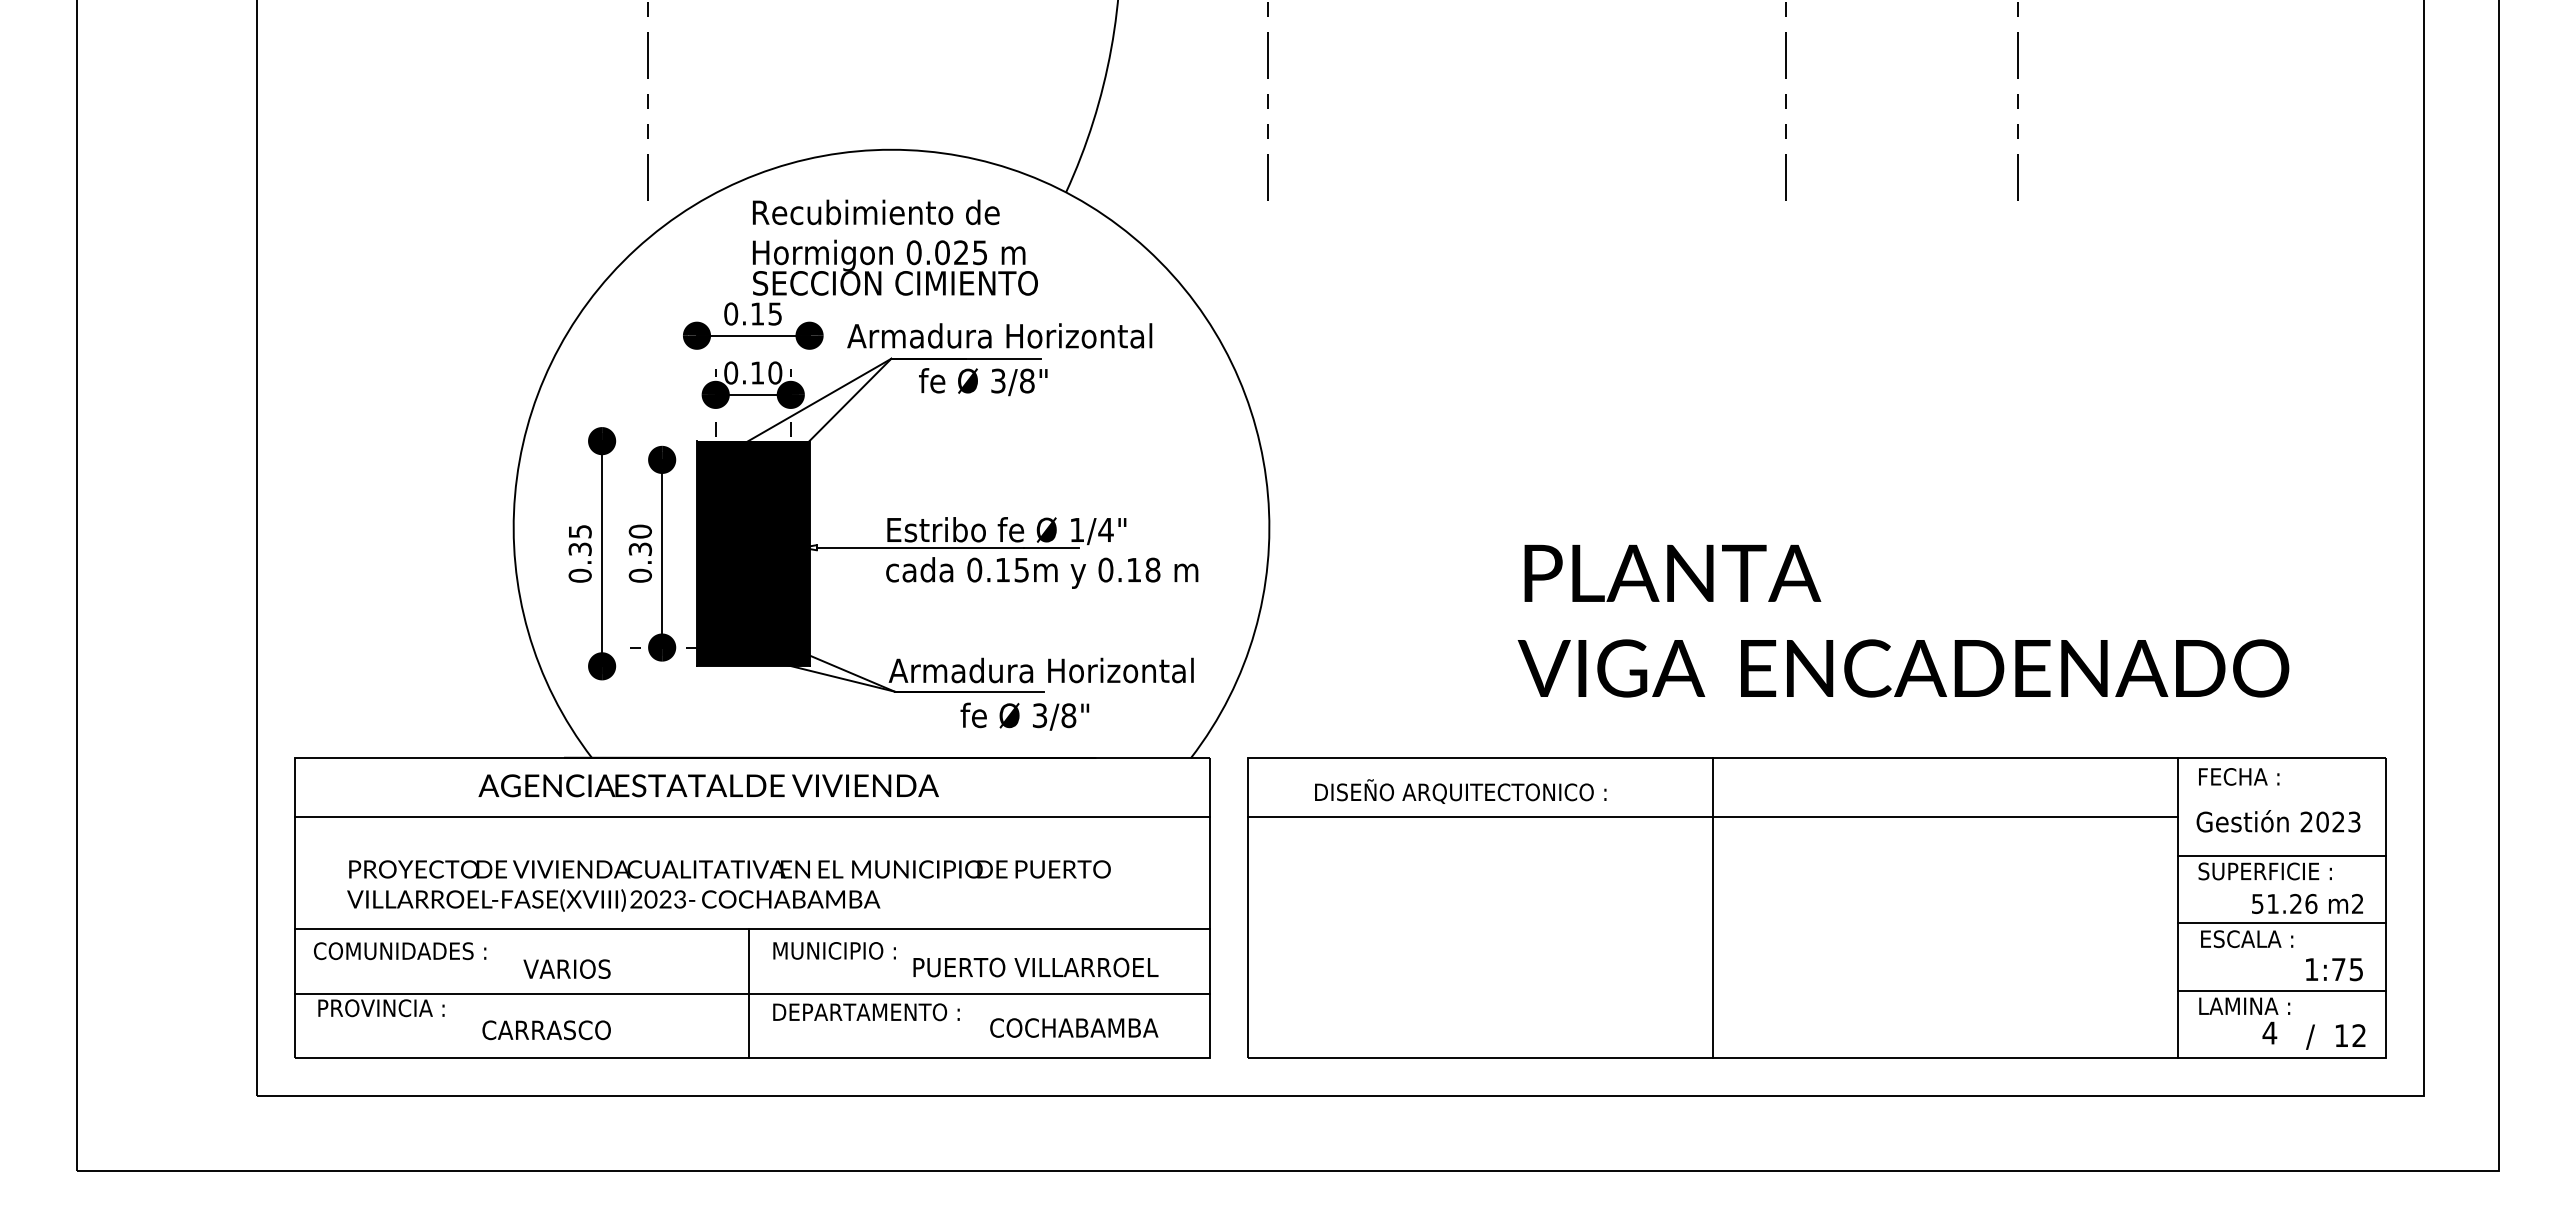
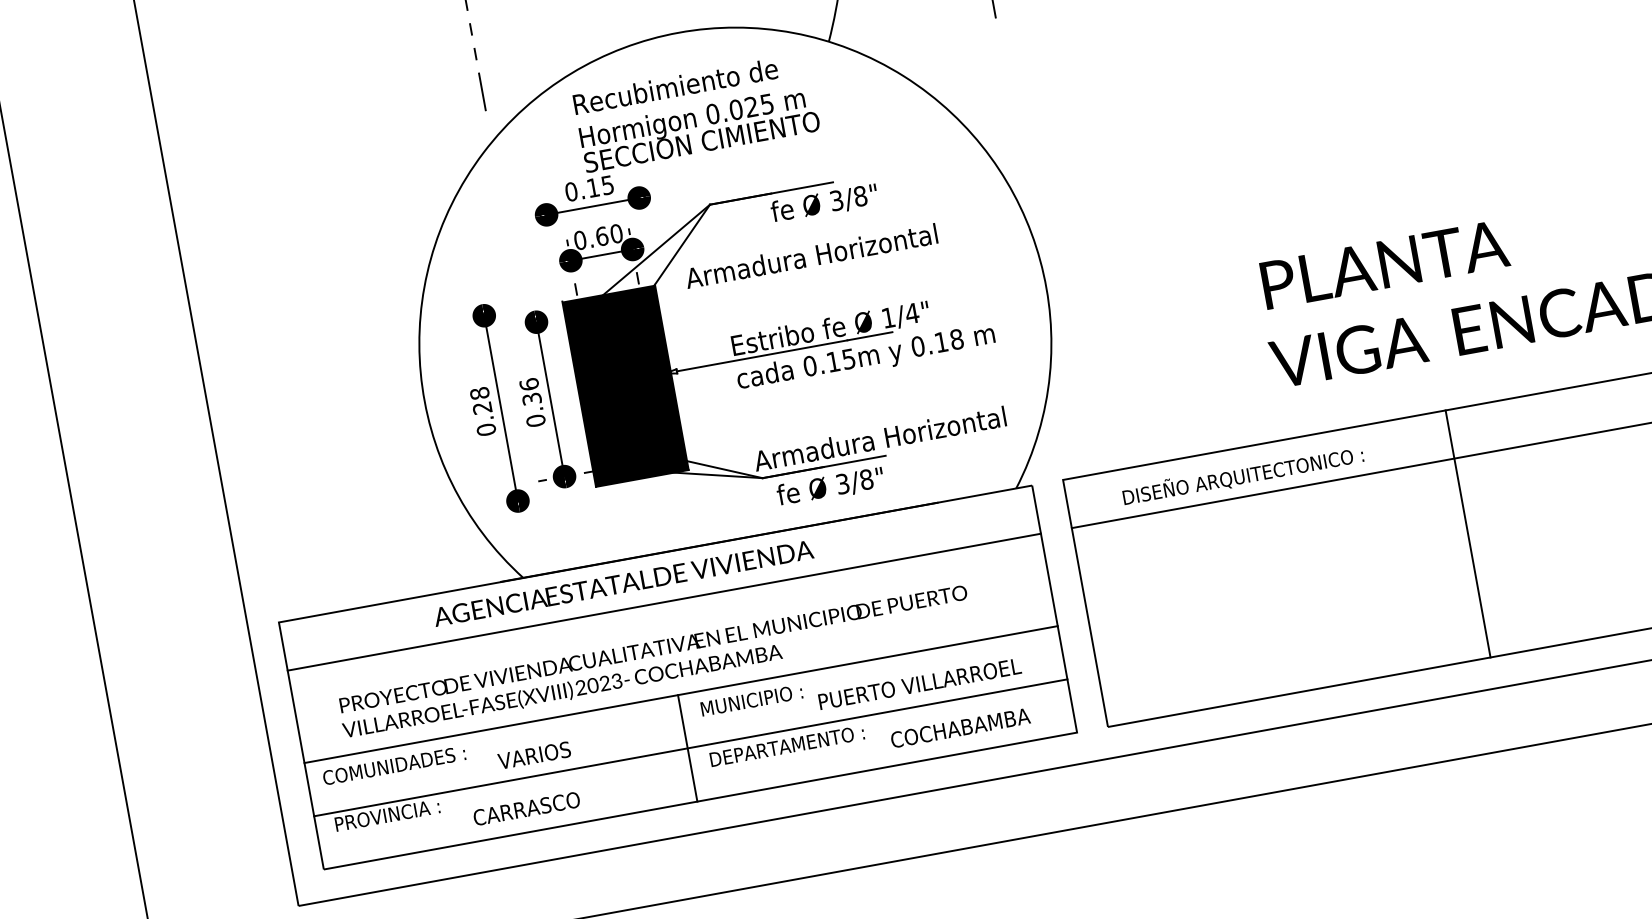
text: (999, 335) -> (811, 255), moved
text: (757, 372) -> (601, 236), 0.10 -> 0.60
text: (983, 382) -> (824, 204), moved
text: (639, 531) -> (528, 384), 0.30 -> 0.36
text: (579, 539) -> (480, 400), 0.35 -> 0.28
text: (1024, 716) -> (830, 486), moved

